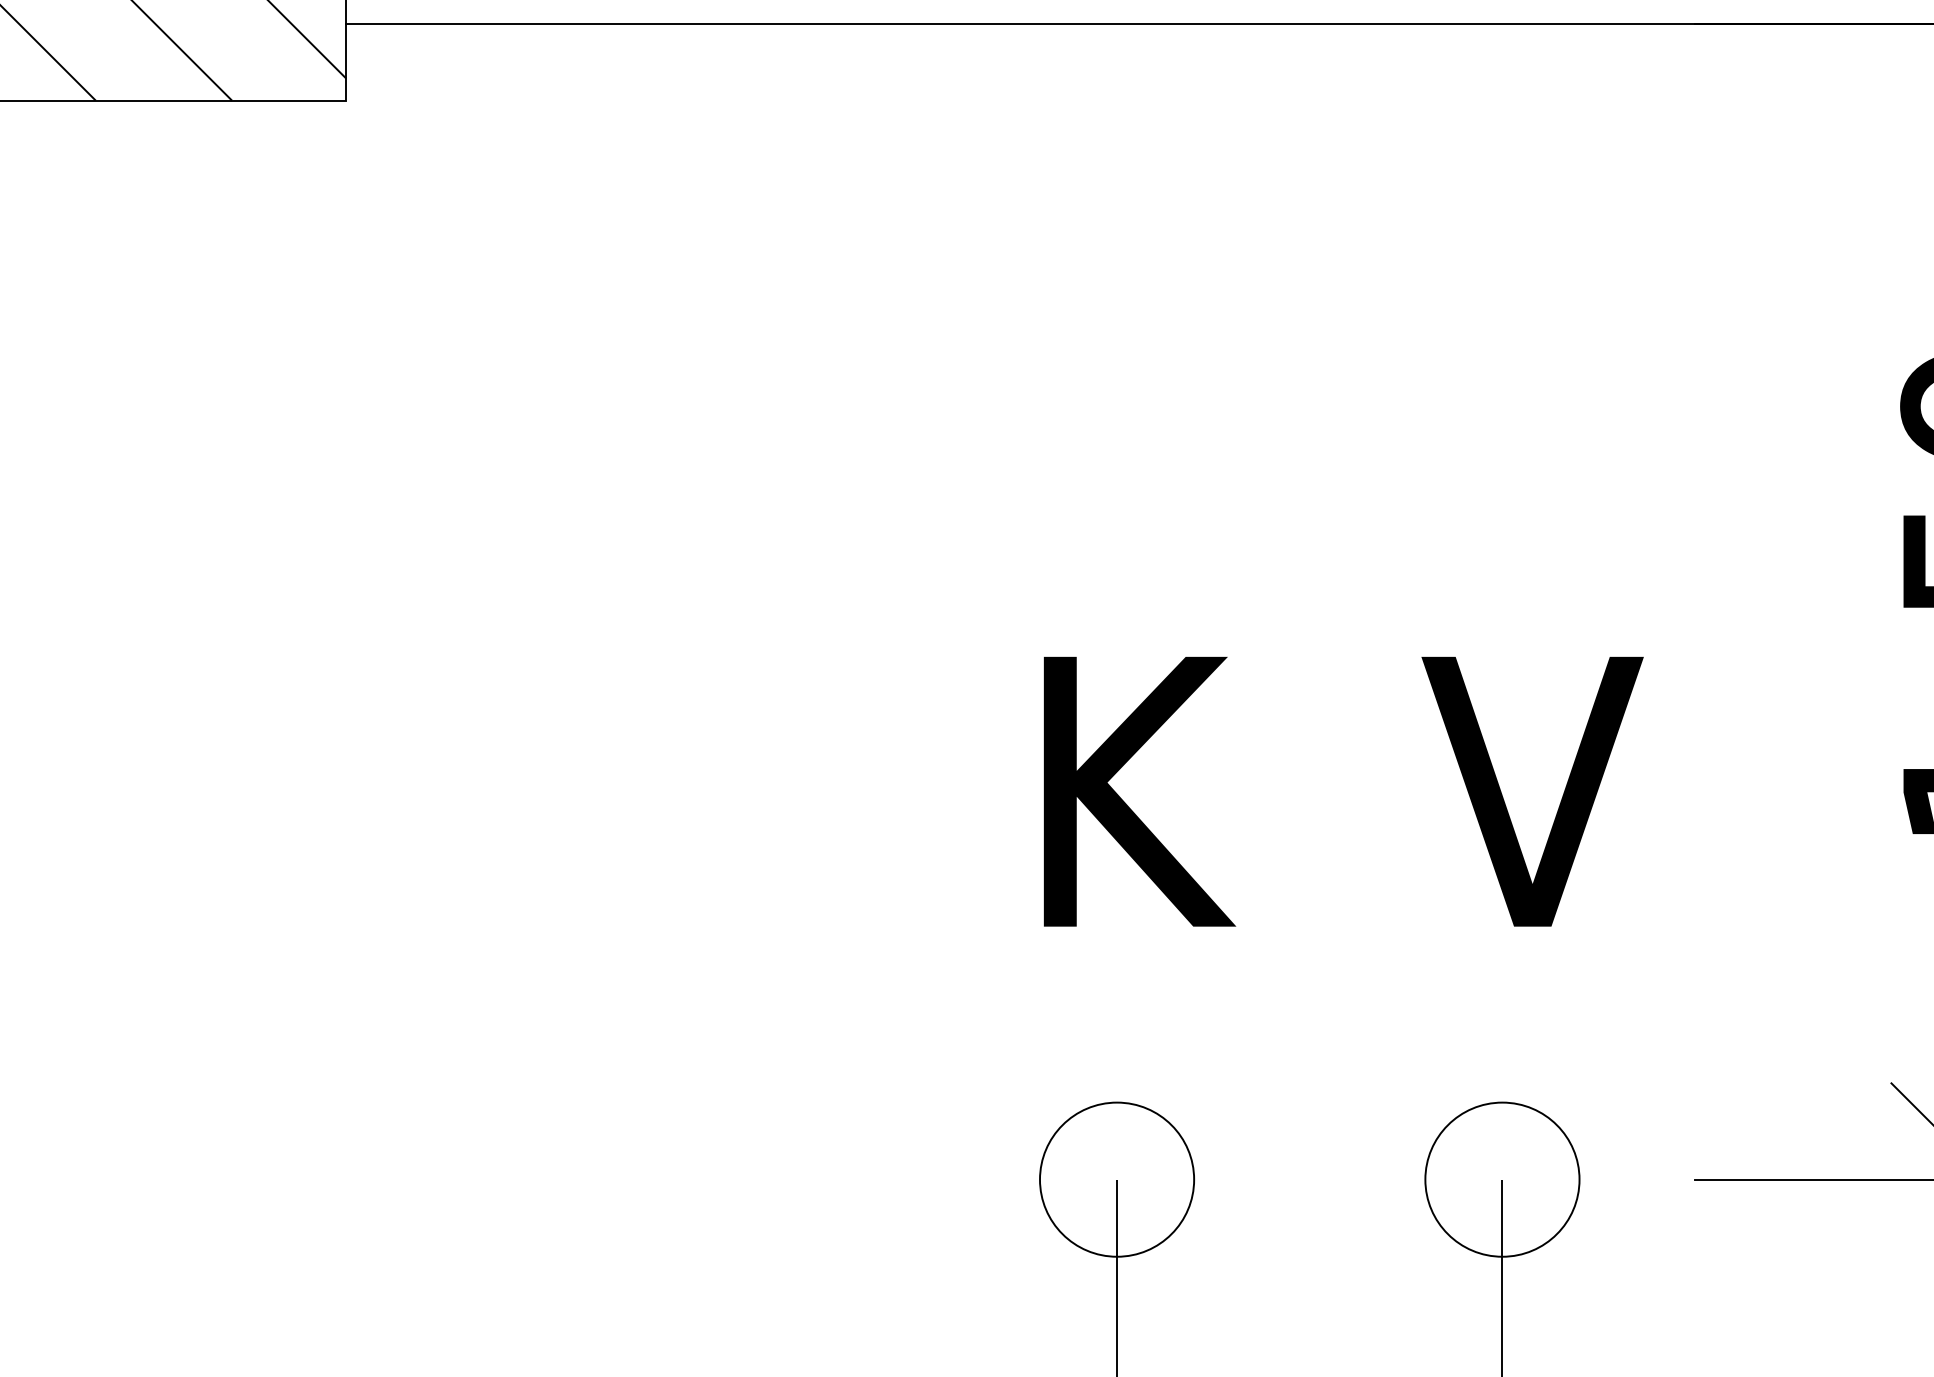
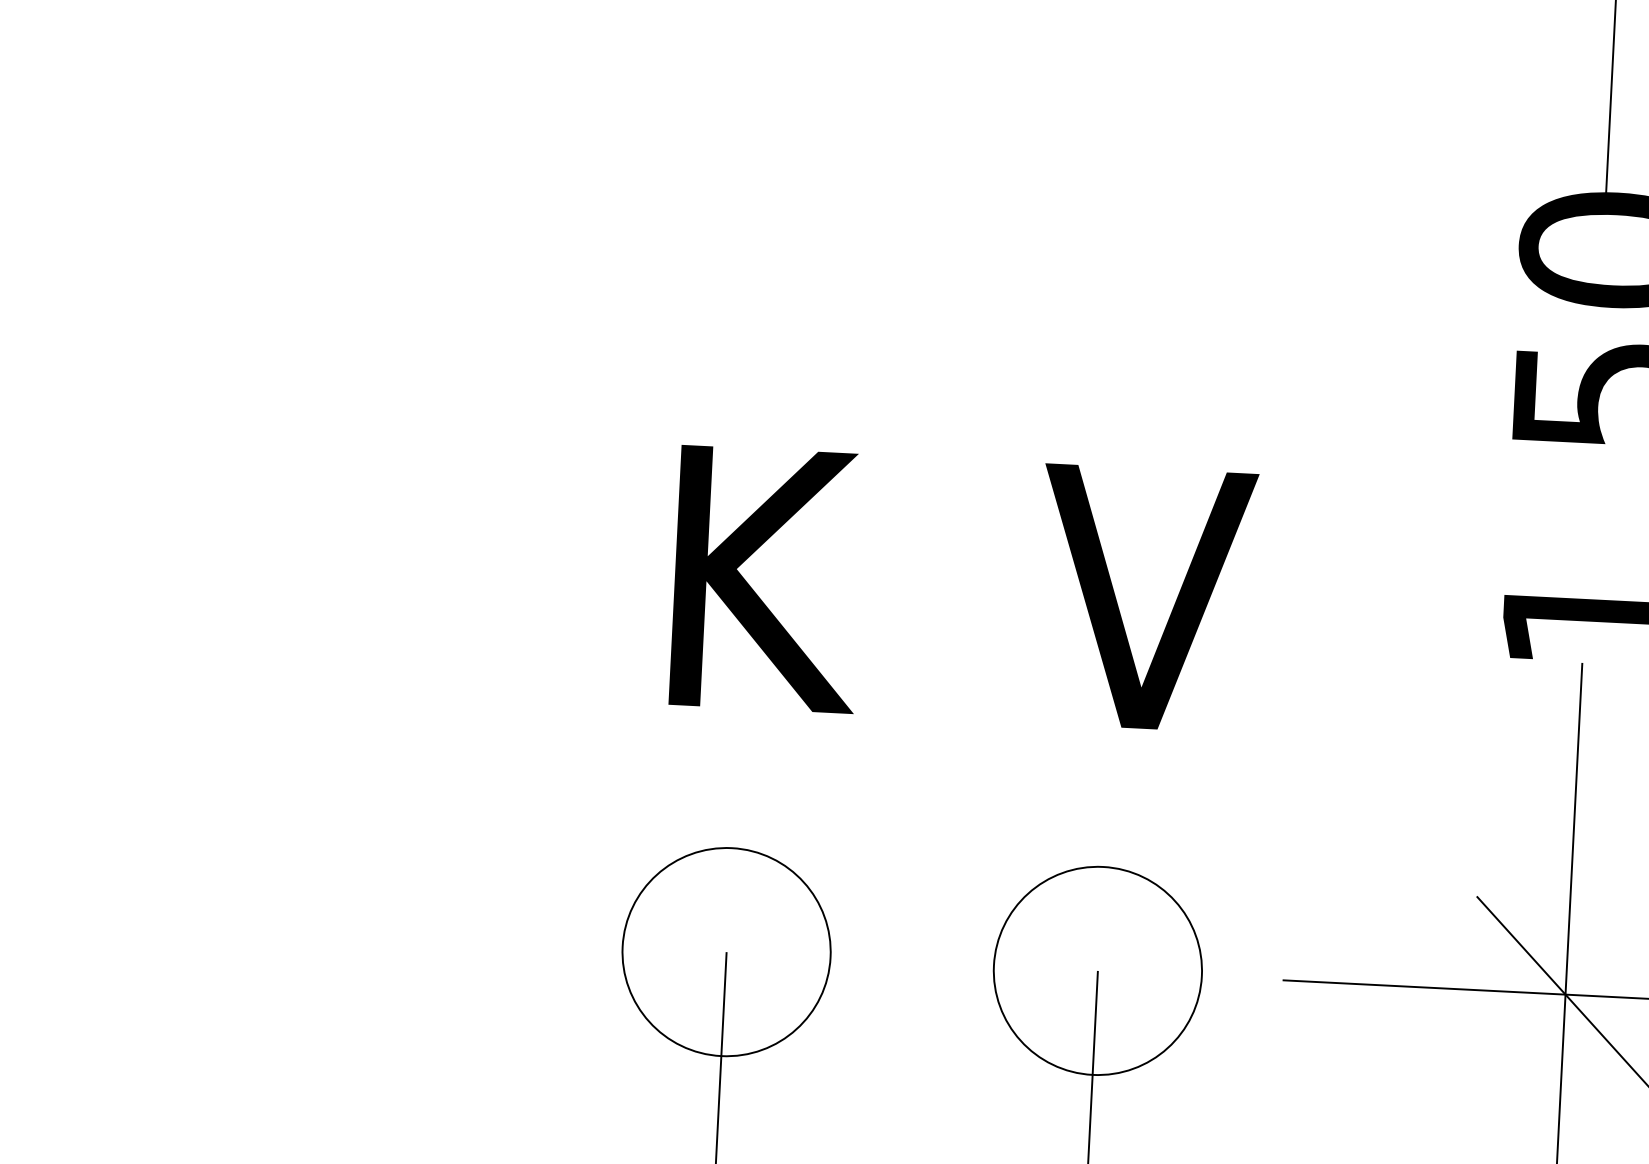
circle: (1117, 1179) -> (727, 951), size x1.4
circle: (1502, 1179) -> (1097, 970), size x1.4

